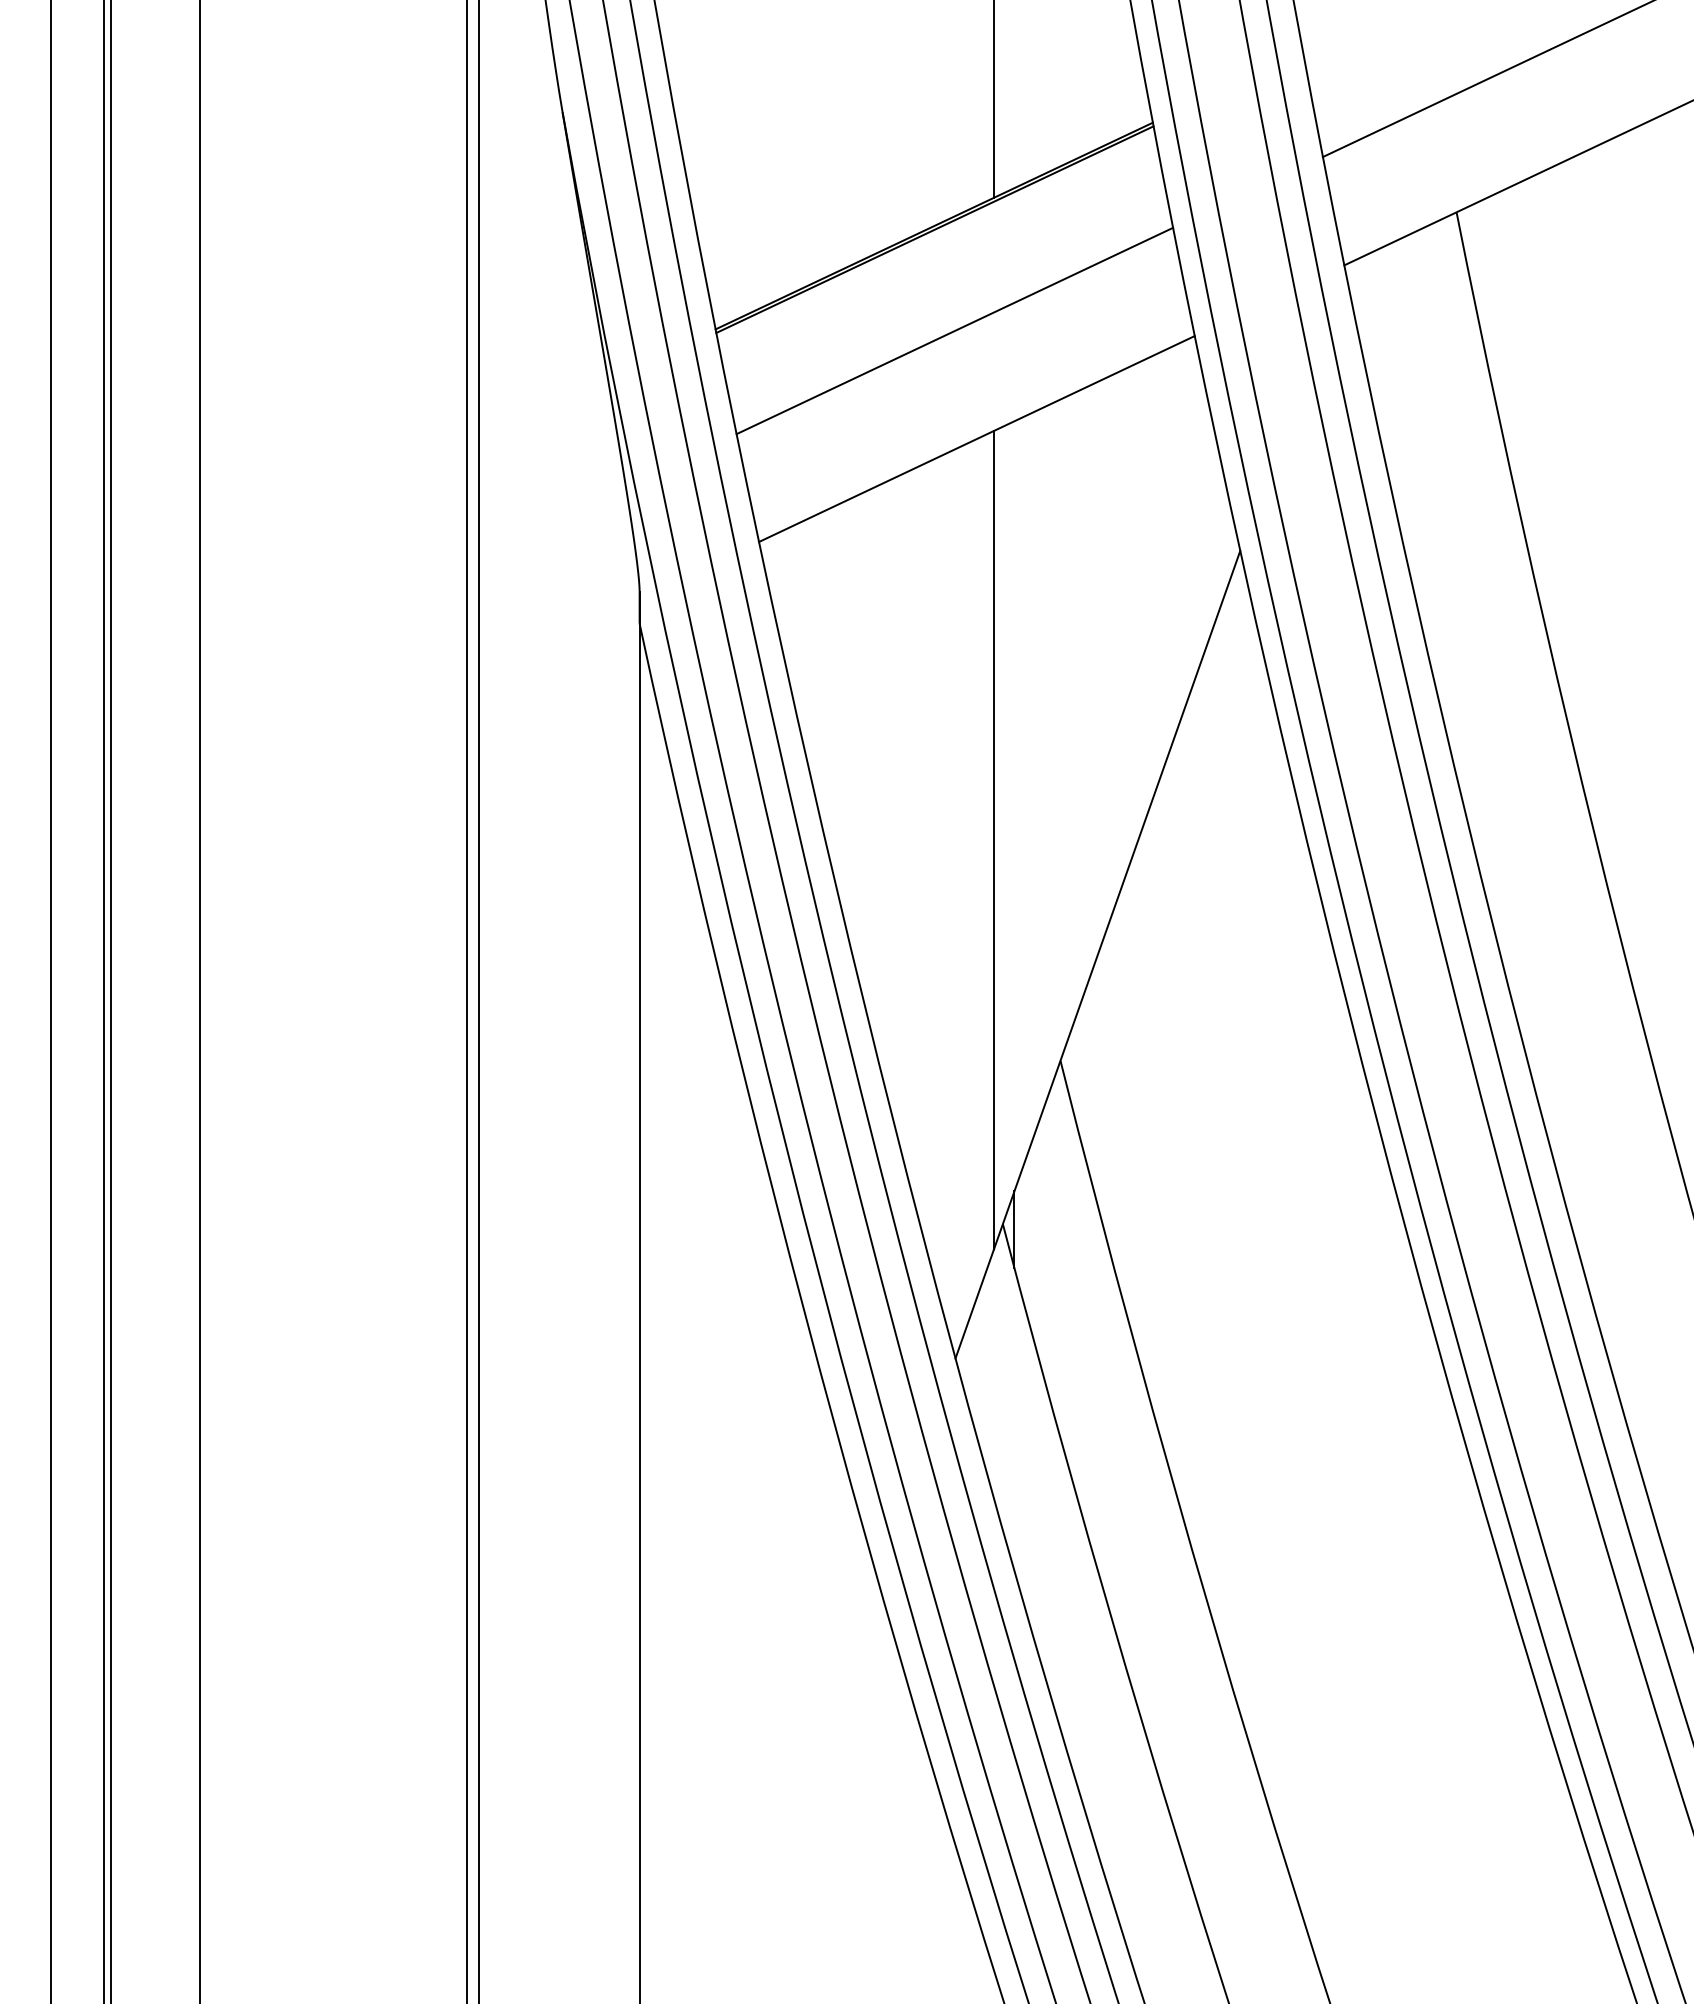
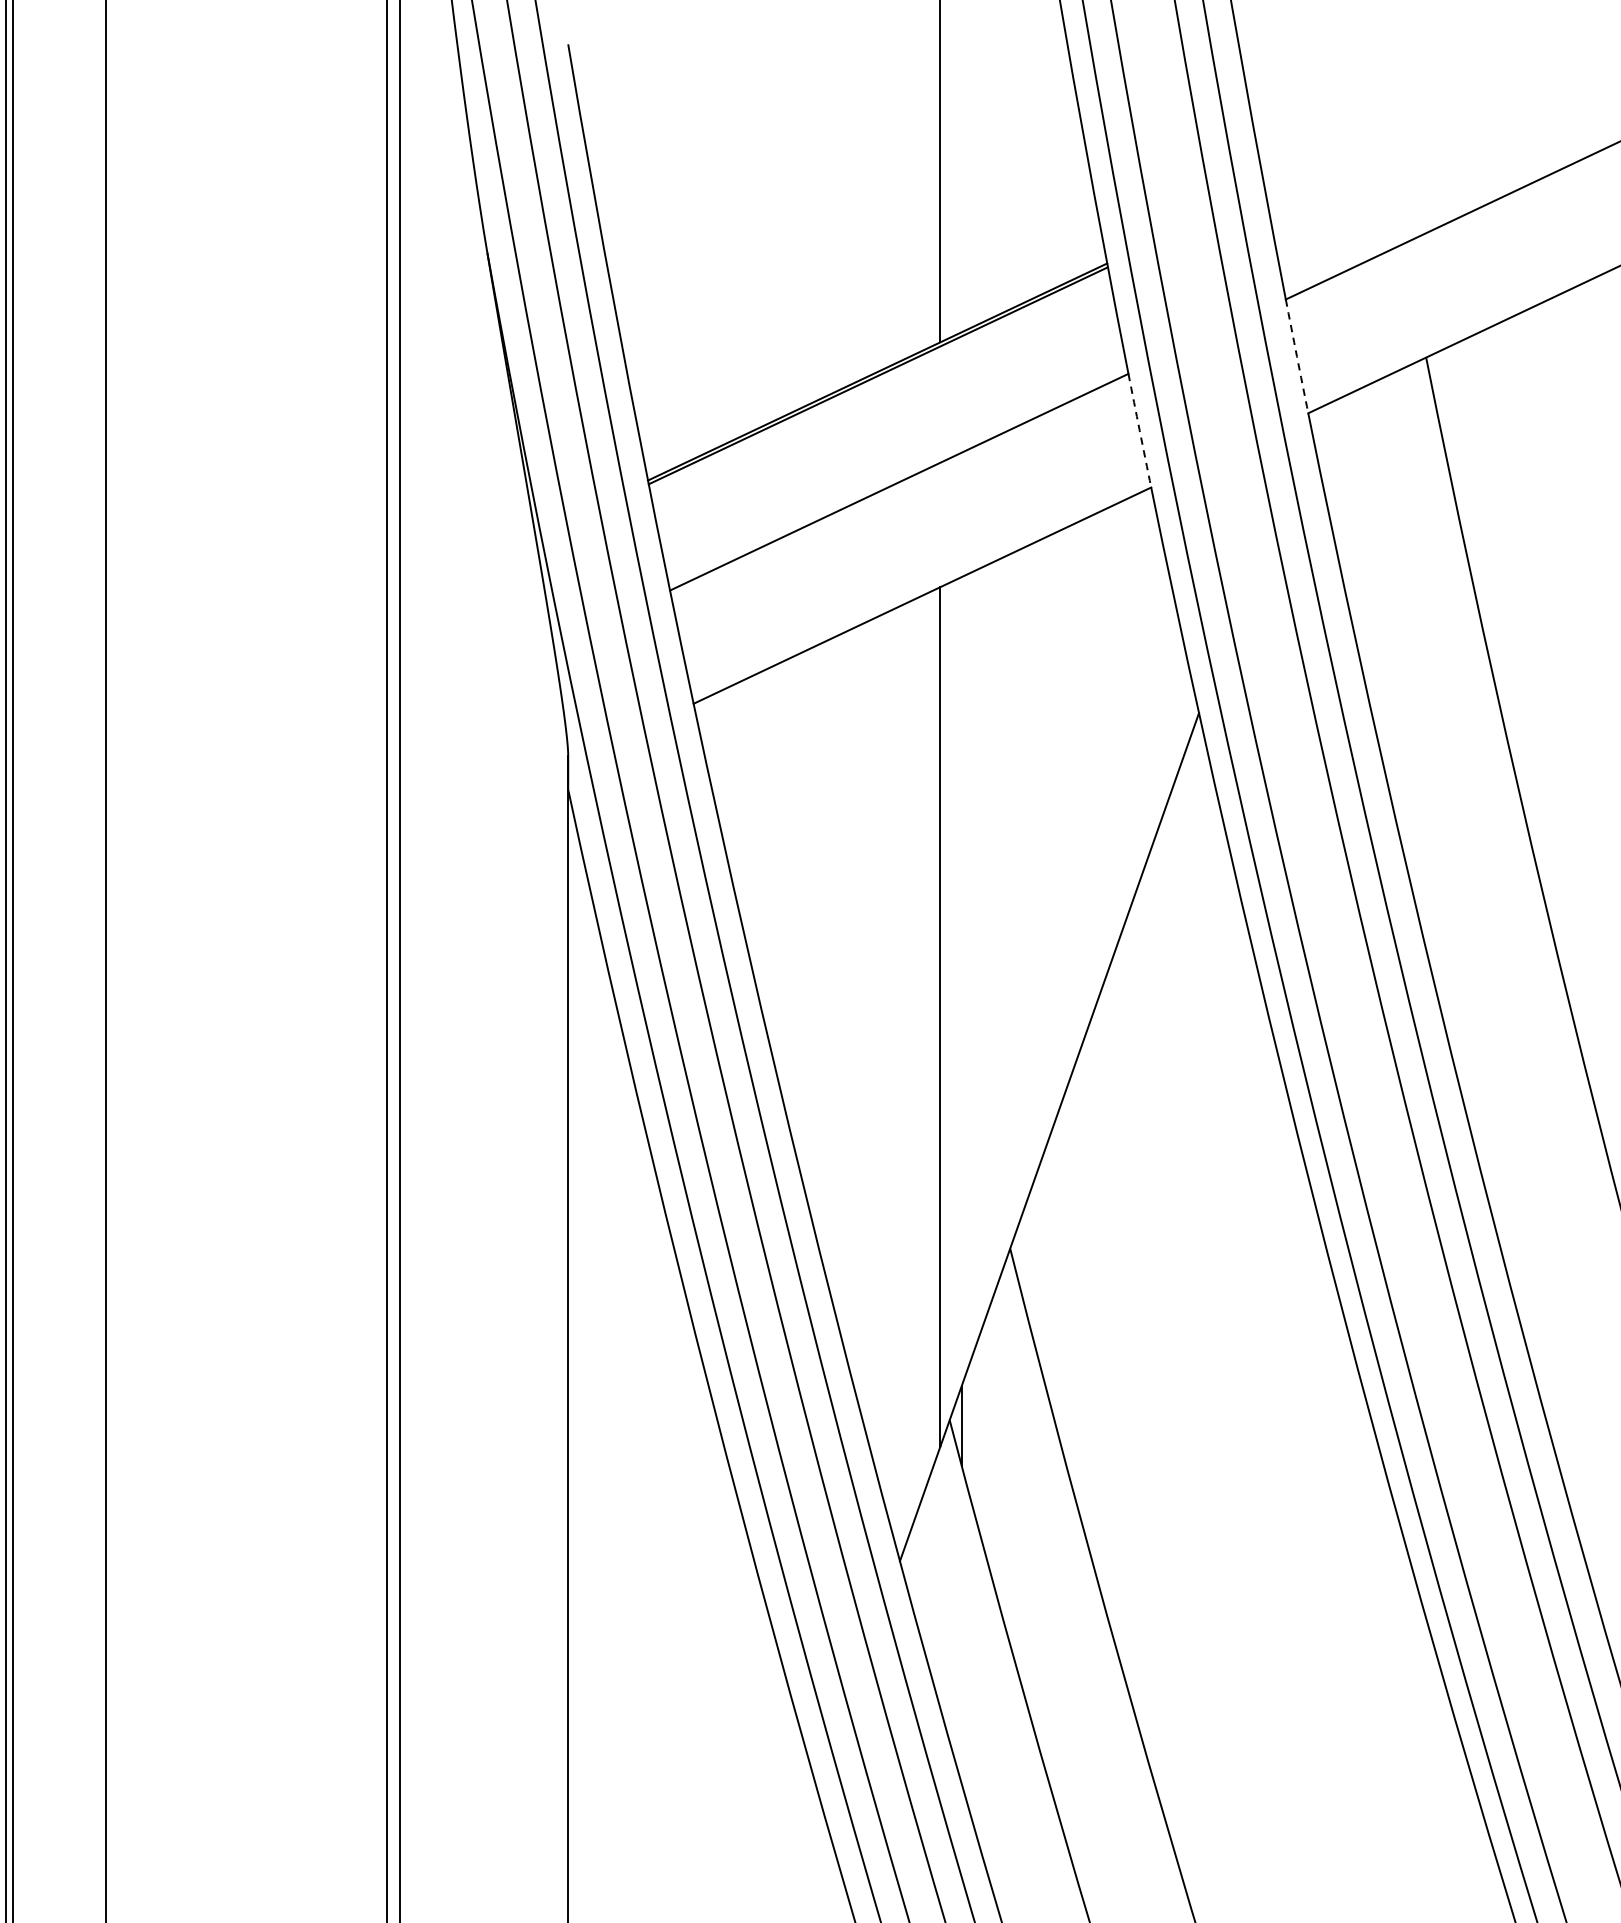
arc: (1333, 211) -> (1296, 356), solid -> dashed
arc: (1183, 281) -> (1139, 430), solid -> dashed

